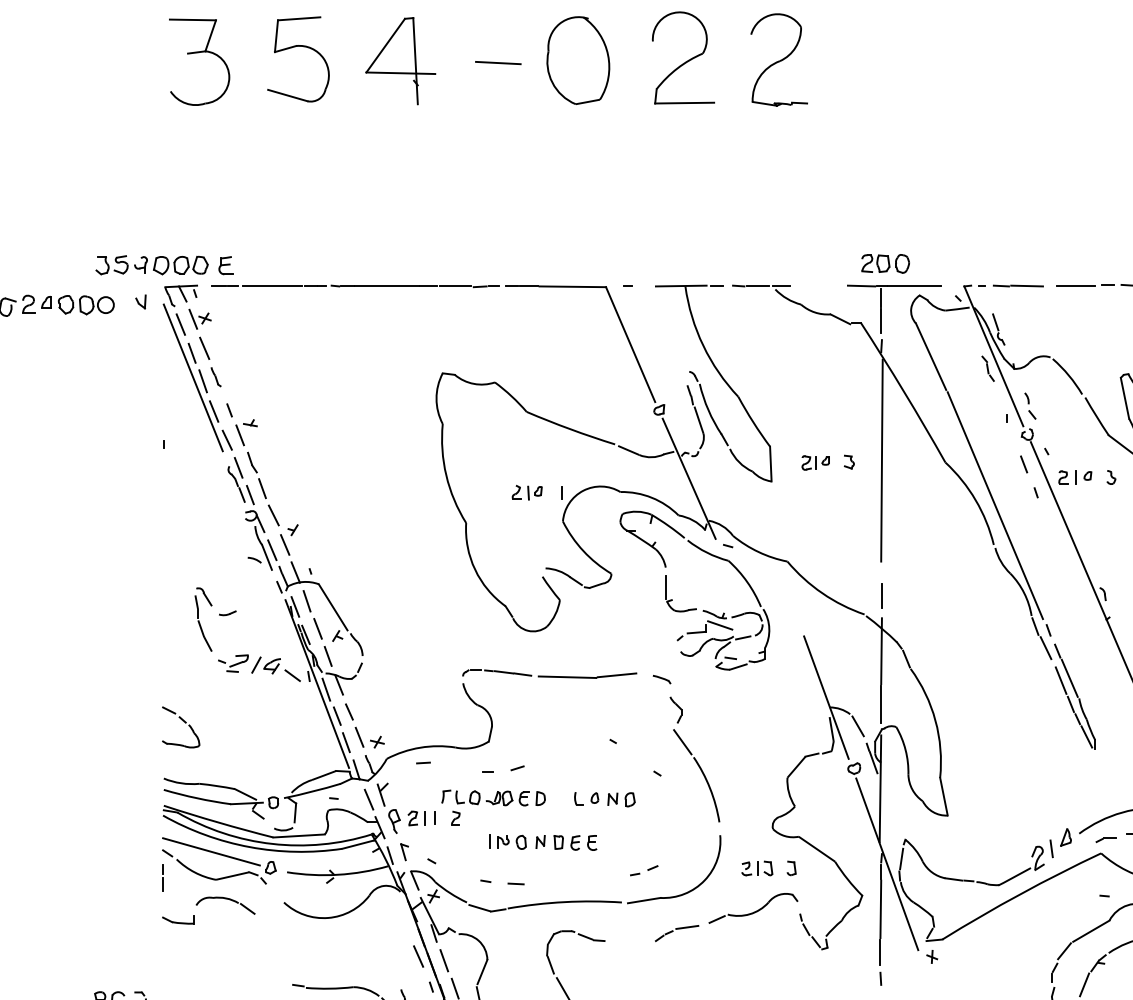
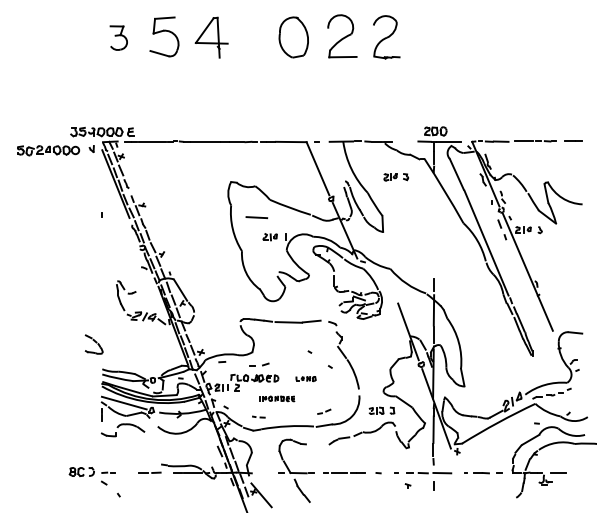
part: (198, 60) -> (118, 37), size x0.6
line: (497, 62) -> (256, 217), moved
line: (880, 458) -> (433, 221), removed
part: (828, 463) -> (396, 177), moved
part: (179, 727) -> (93, 344), moved
part: (603, 798) -> (305, 378), size x0.7
part: (542, 841) -> (277, 398), size x0.7
part: (501, 880) -> (258, 416), size x0.6

